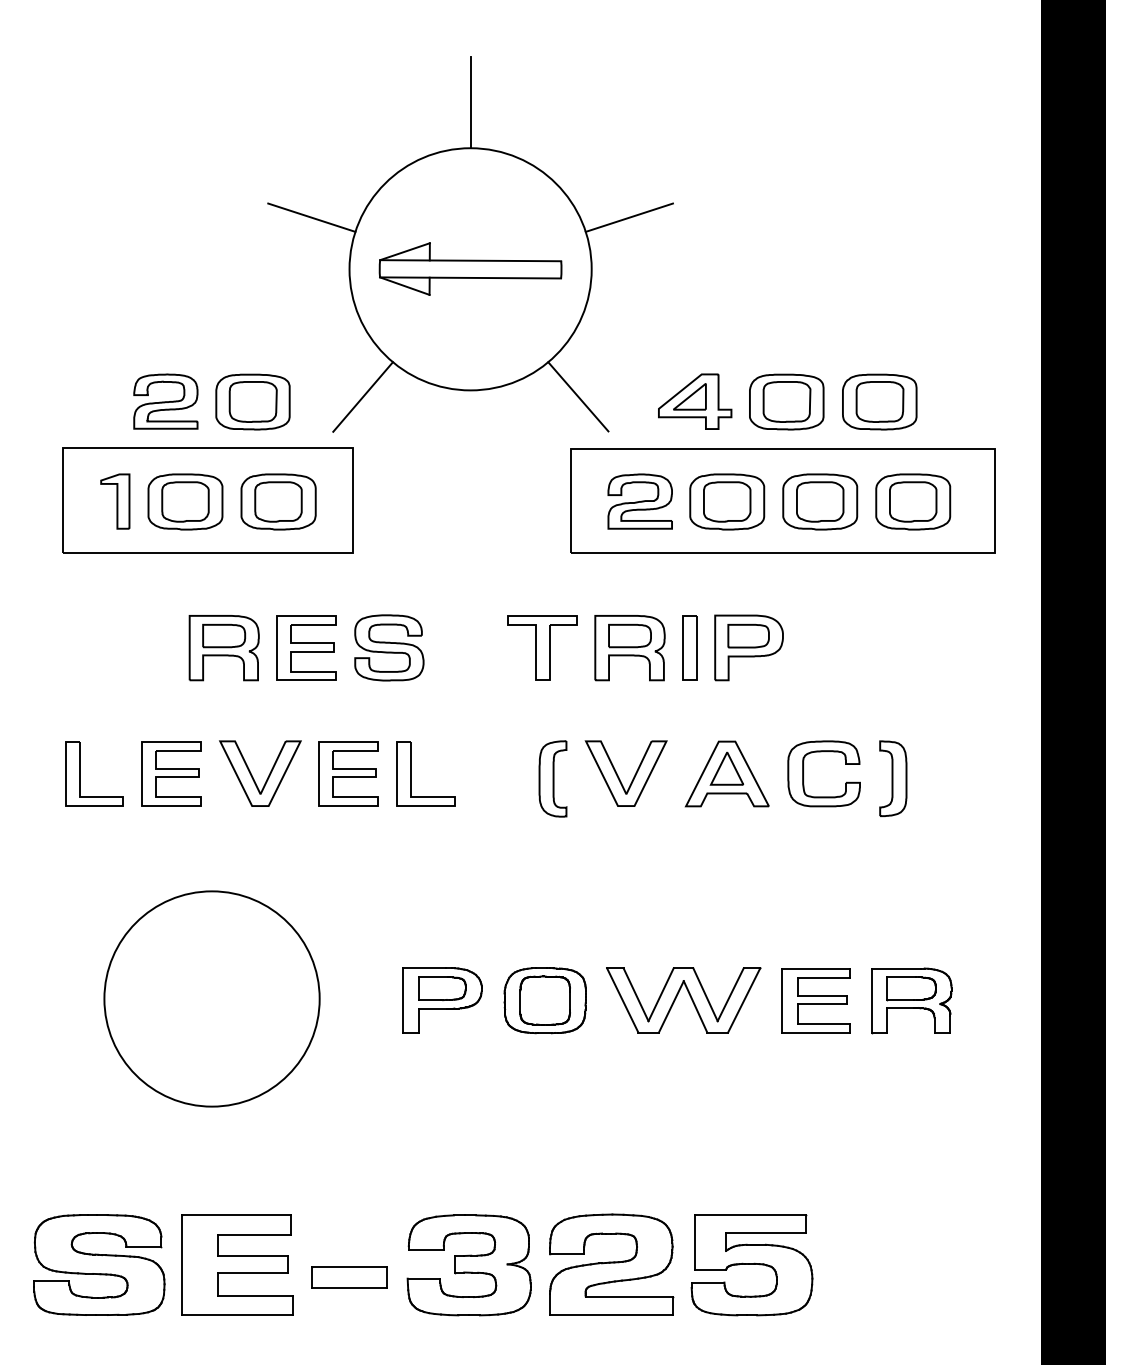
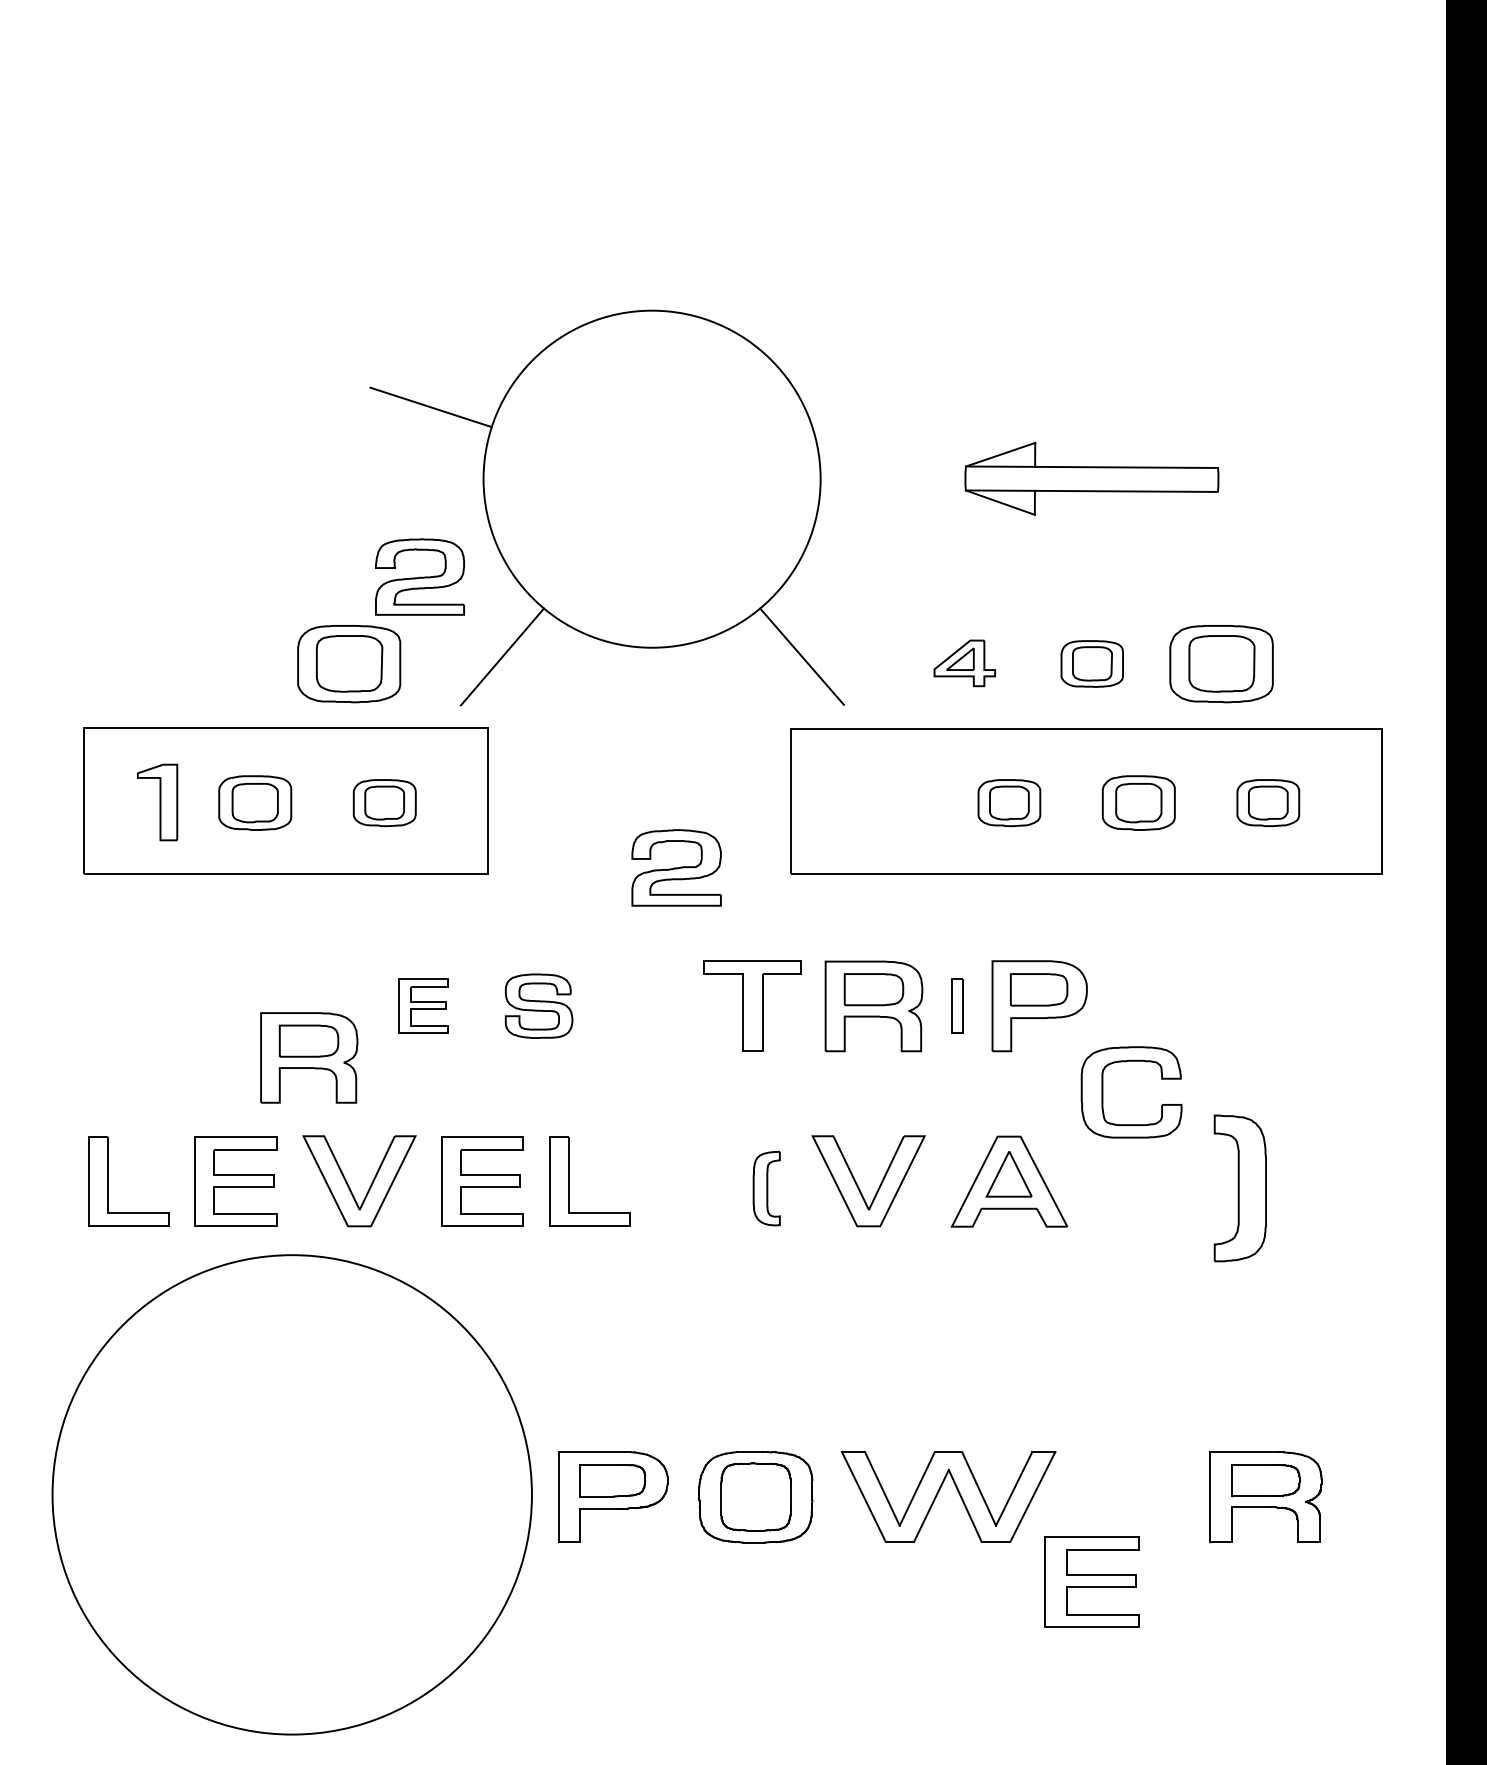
line: (470, 102) -> (651, 247), removed
line: (628, 217) -> (871, 407), removed
part: (470, 268) -> (1091, 478), moved
part: (165, 401) -> (419, 576), moved
part: (695, 401) -> (965, 663), size x0.6
part: (786, 401) -> (1091, 663), size x0.6
part: (185, 501) -> (255, 802), size x0.7
part: (278, 501) -> (384, 802), size x0.6
part: (639, 501) -> (675, 867), moved
part: (727, 501) -> (1009, 802), size x0.6
part: (820, 501) -> (1139, 802), size x0.7
part: (913, 501) -> (1268, 802), size x0.6
part: (306, 647) -> (423, 1005), size x0.6
part: (389, 647) -> (539, 1005), size x0.7
part: (689, 647) -> (956, 1005), size x0.6
part: (223, 648) -> (308, 1058), moved
part: (803, 773) -> (1102, 1091), moved
part: (552, 778) -> (766, 1187), size x0.7
part: (893, 778) -> (1240, 1187), size x1.4
circle: (211, 998) -> (291, 1494), size x1.6
part: (815, 1000) -> (1091, 1581), moved

